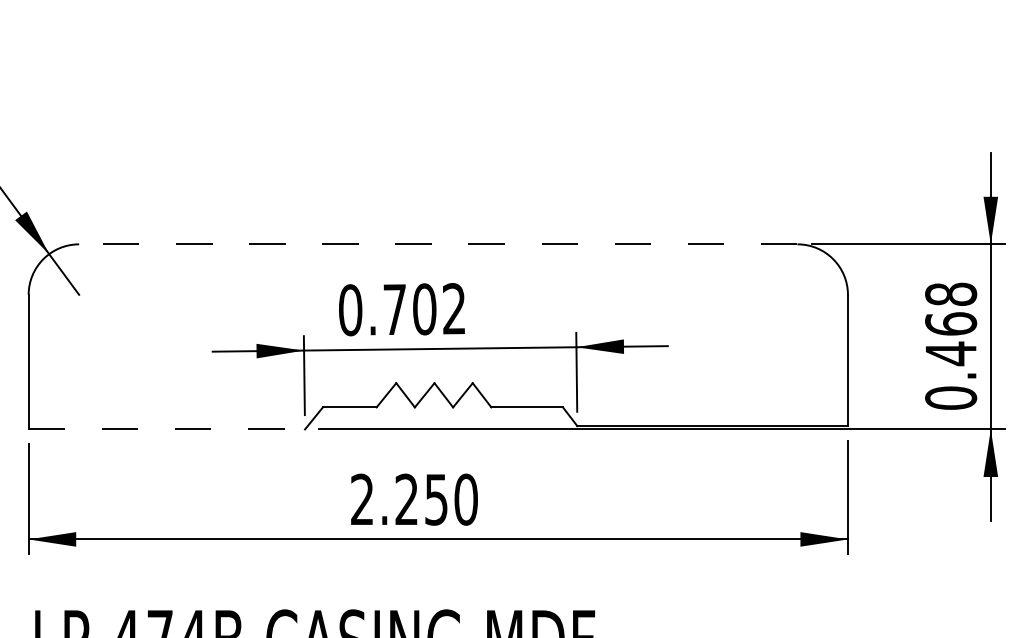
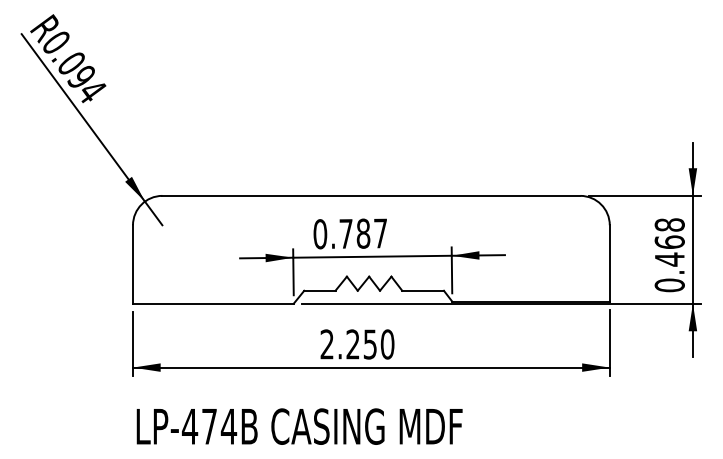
line: (436, 243) -> (370, 195), dashed -> solid
text: (438, 308) -> (371, 233), 0.702 -> 0.787
line: (166, 429) -> (213, 303), dashed -> solid

